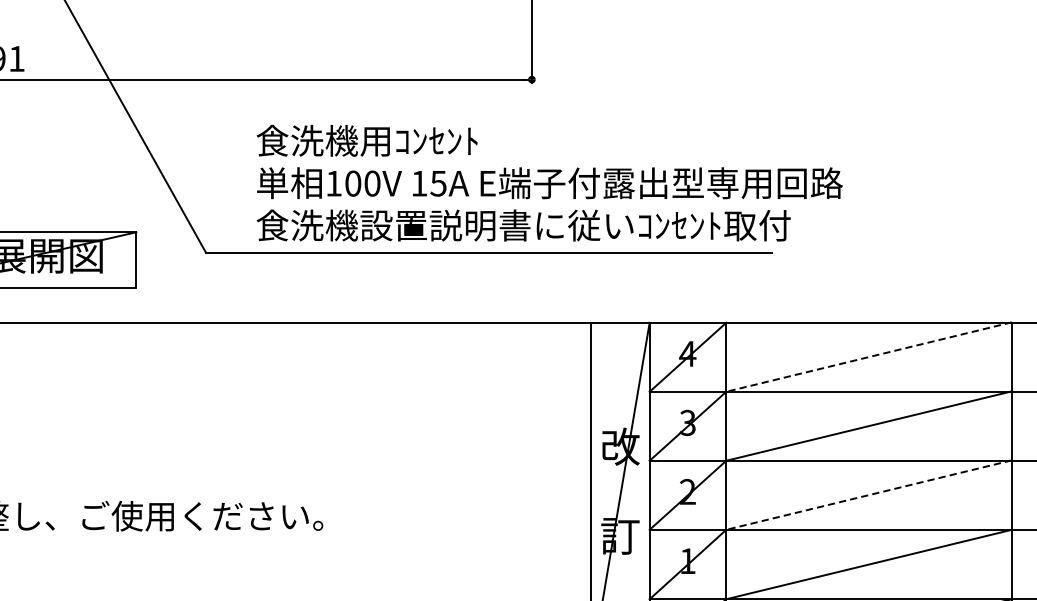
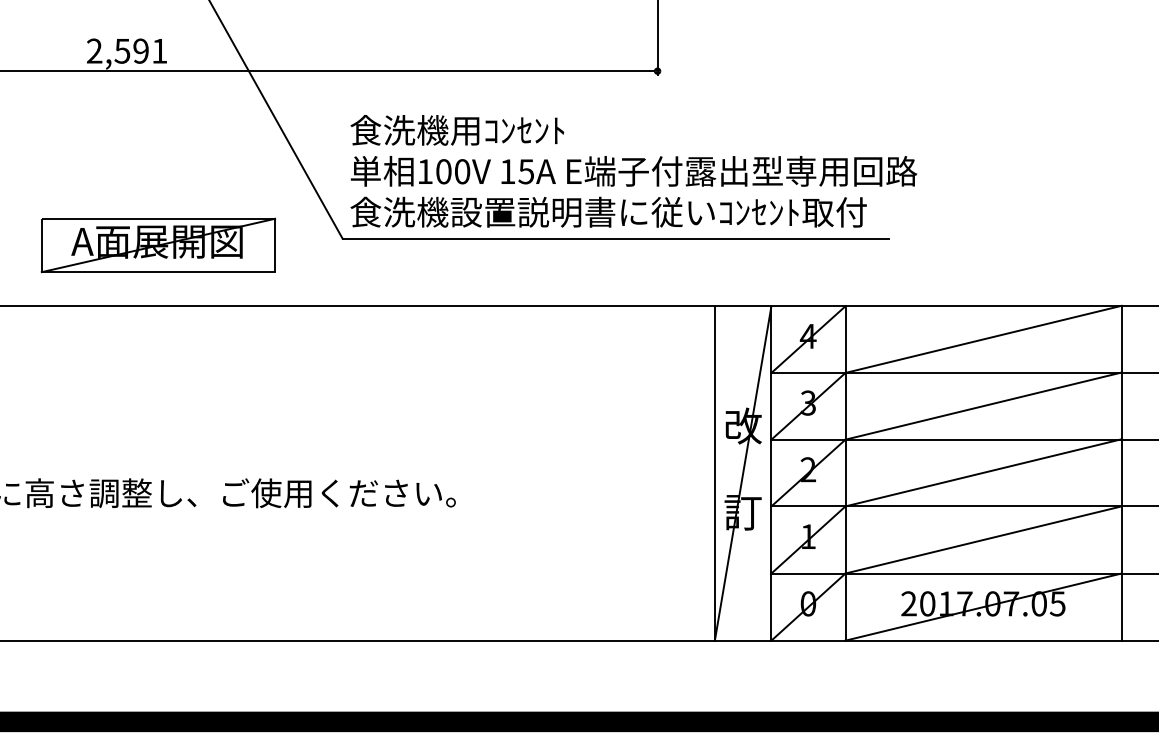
text: (549, 183) -> (633, 171), moved
line: (869, 357) -> (983, 339), dashed -> solid
line: (869, 494) -> (983, 472), dashed -> solid

